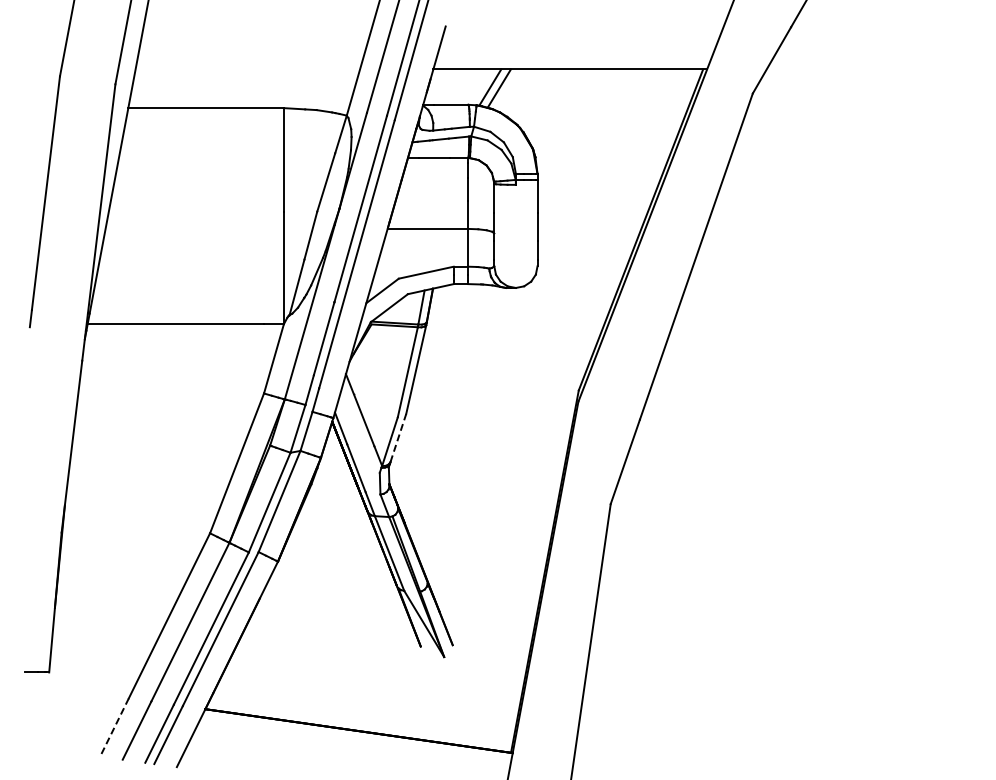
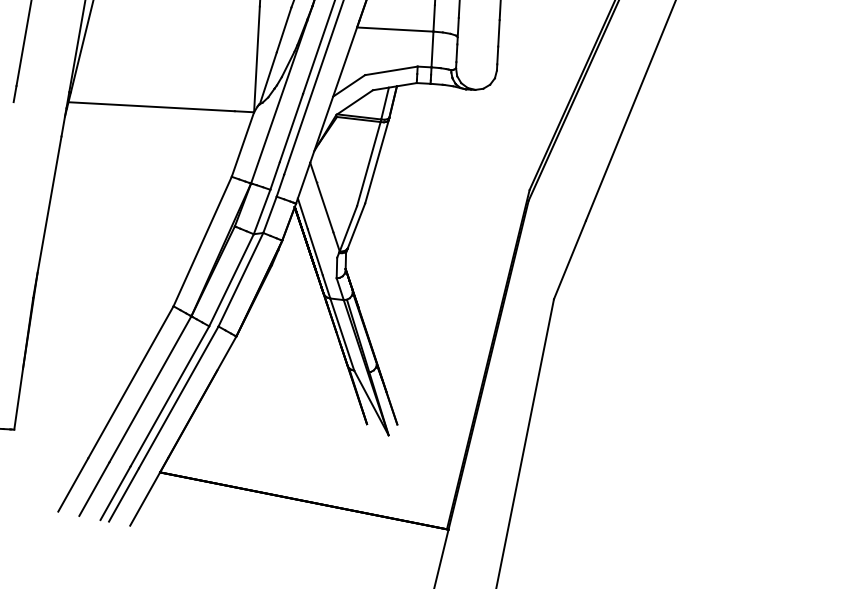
line: (398, 437) -> (356, 225), dashed -> solid
line: (114, 727) -> (73, 485), dashed -> solid

